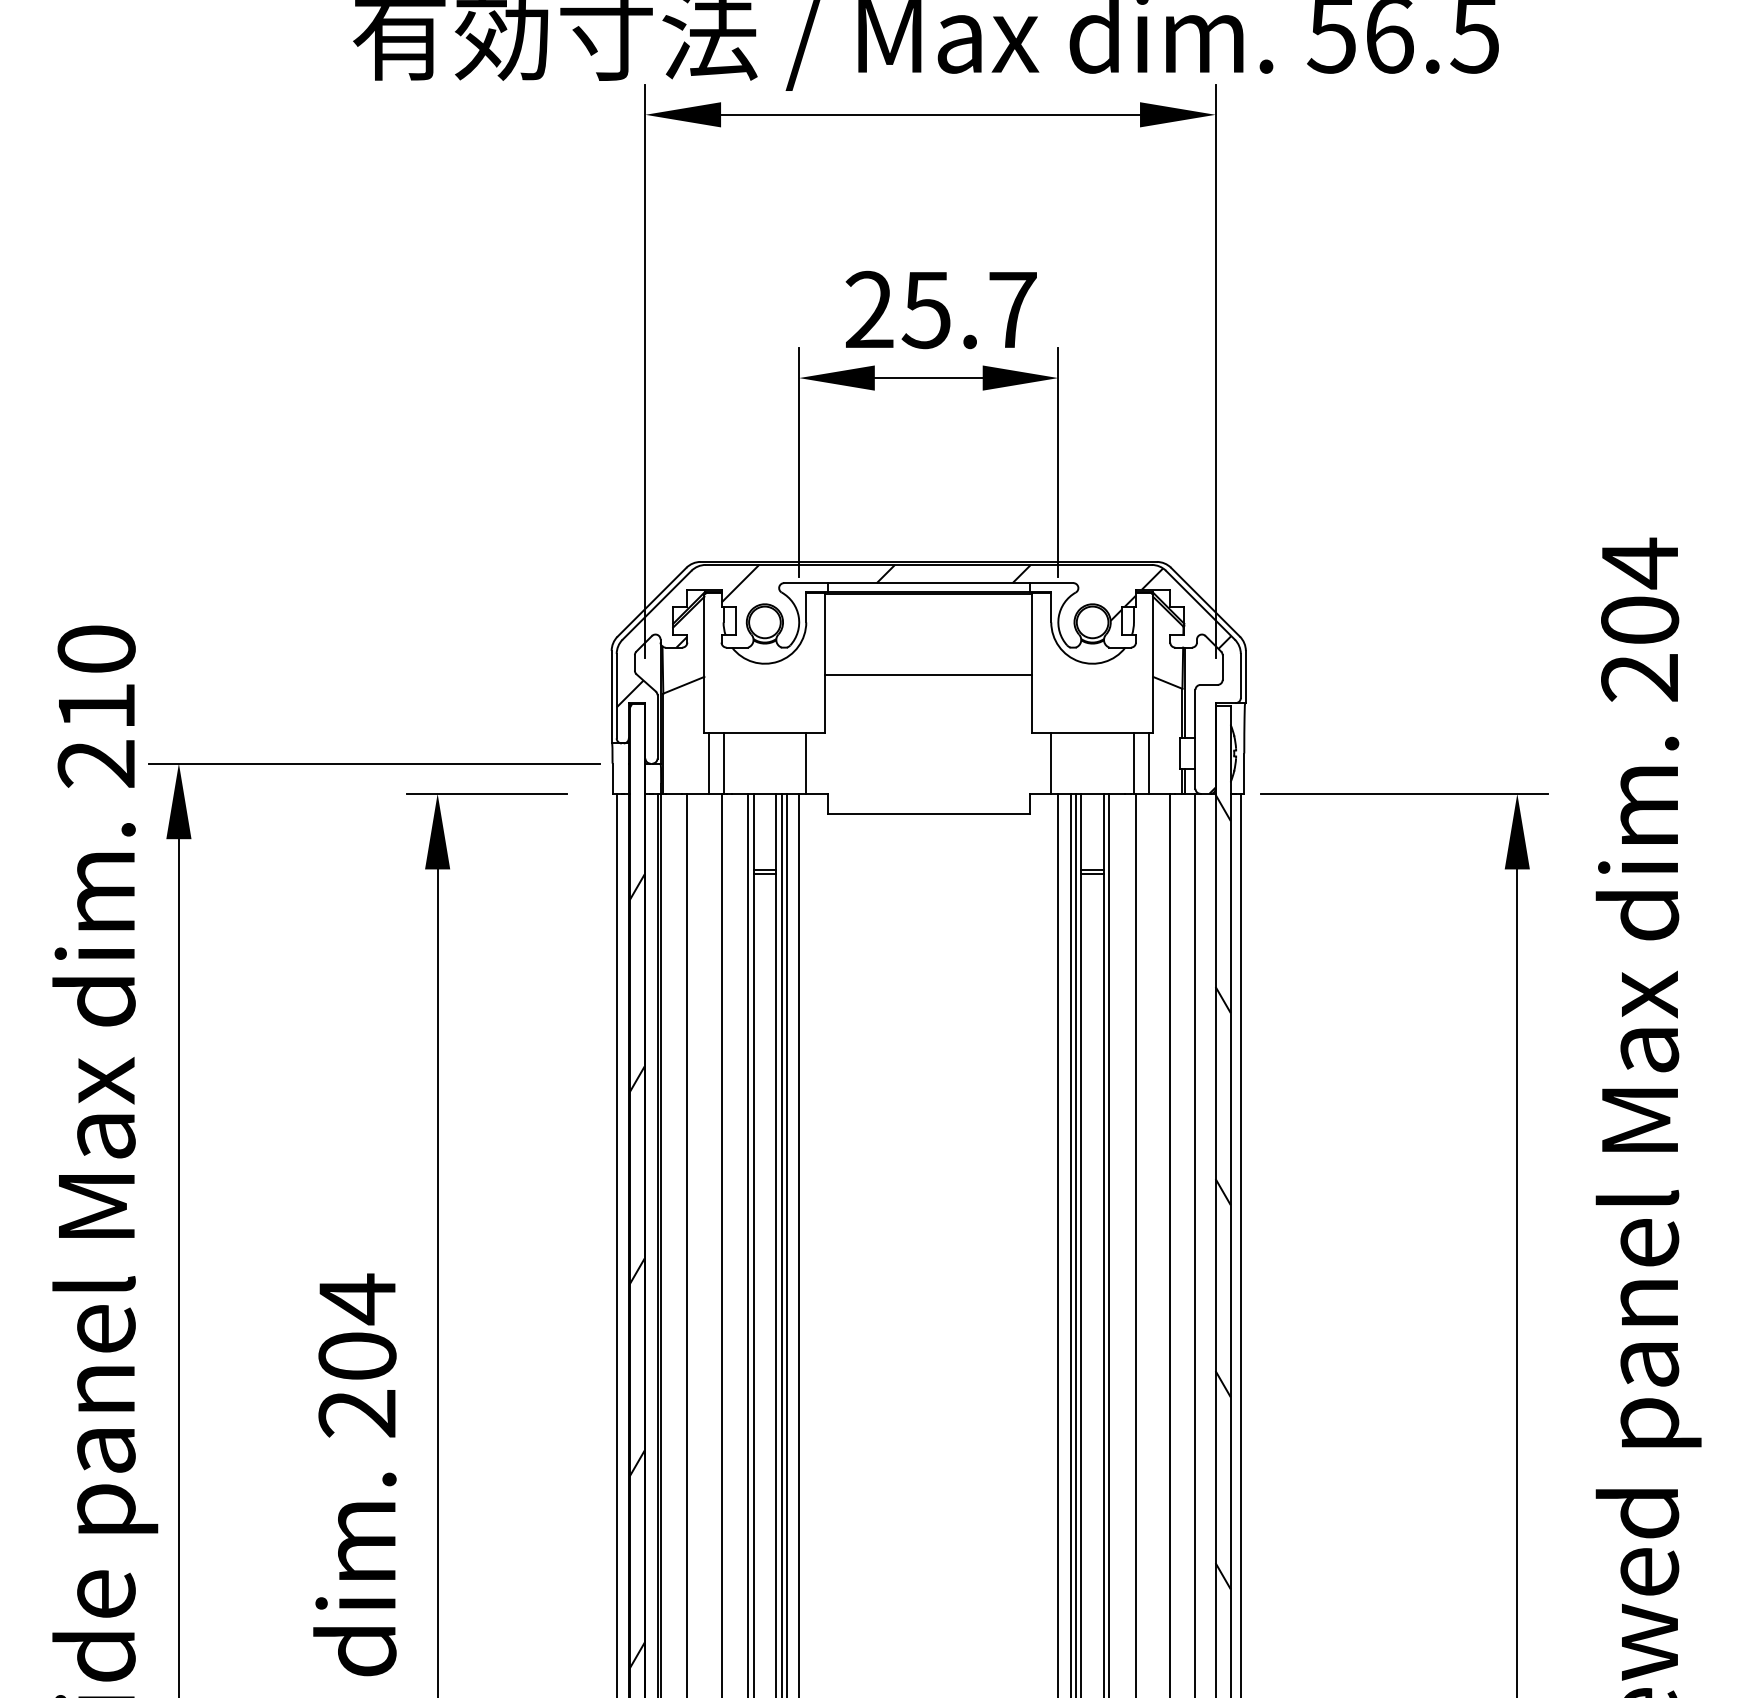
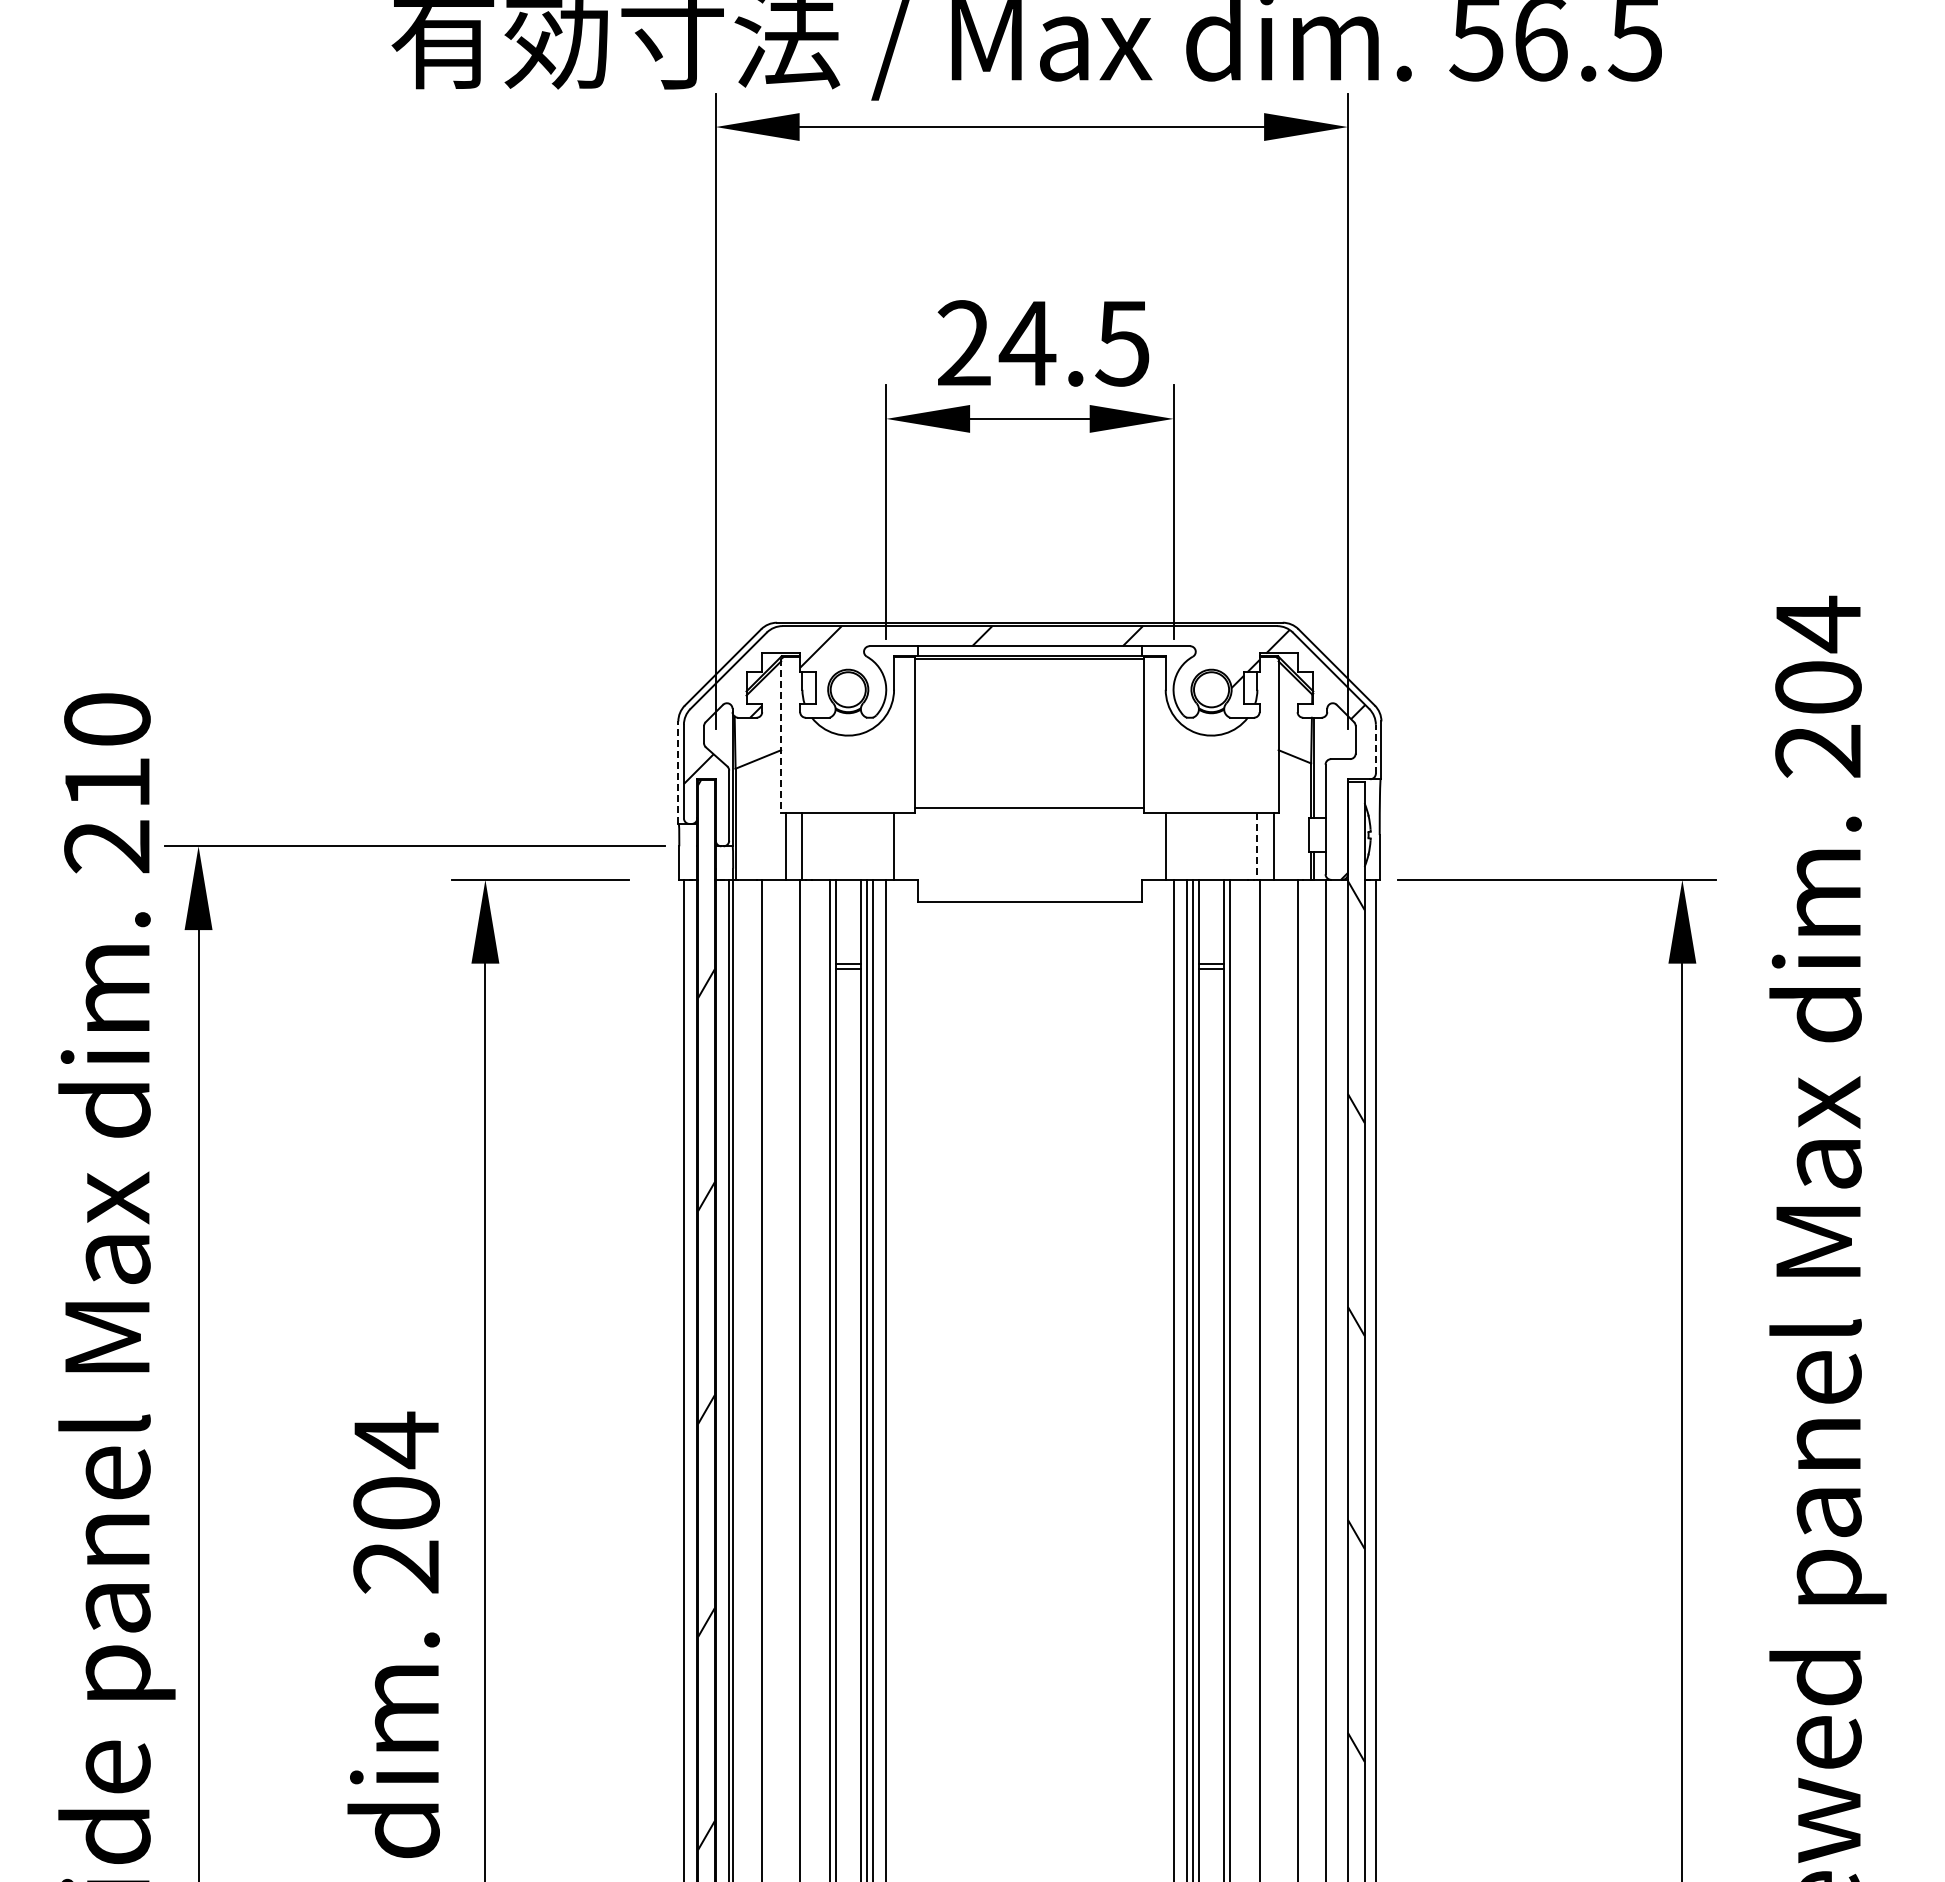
text: (968, 310) -> (1073, 343), 25.7 -> 24.5
line: (704, 663) -> (781, 735), solid -> dashed
line: (928, 675) -> (1029, 808), moved
line: (1240, 675) -> (1375, 748), solid -> dashed
line: (611, 697) -> (678, 772), solid -> dashed
line: (1134, 763) -> (1257, 846), solid -> dashed

